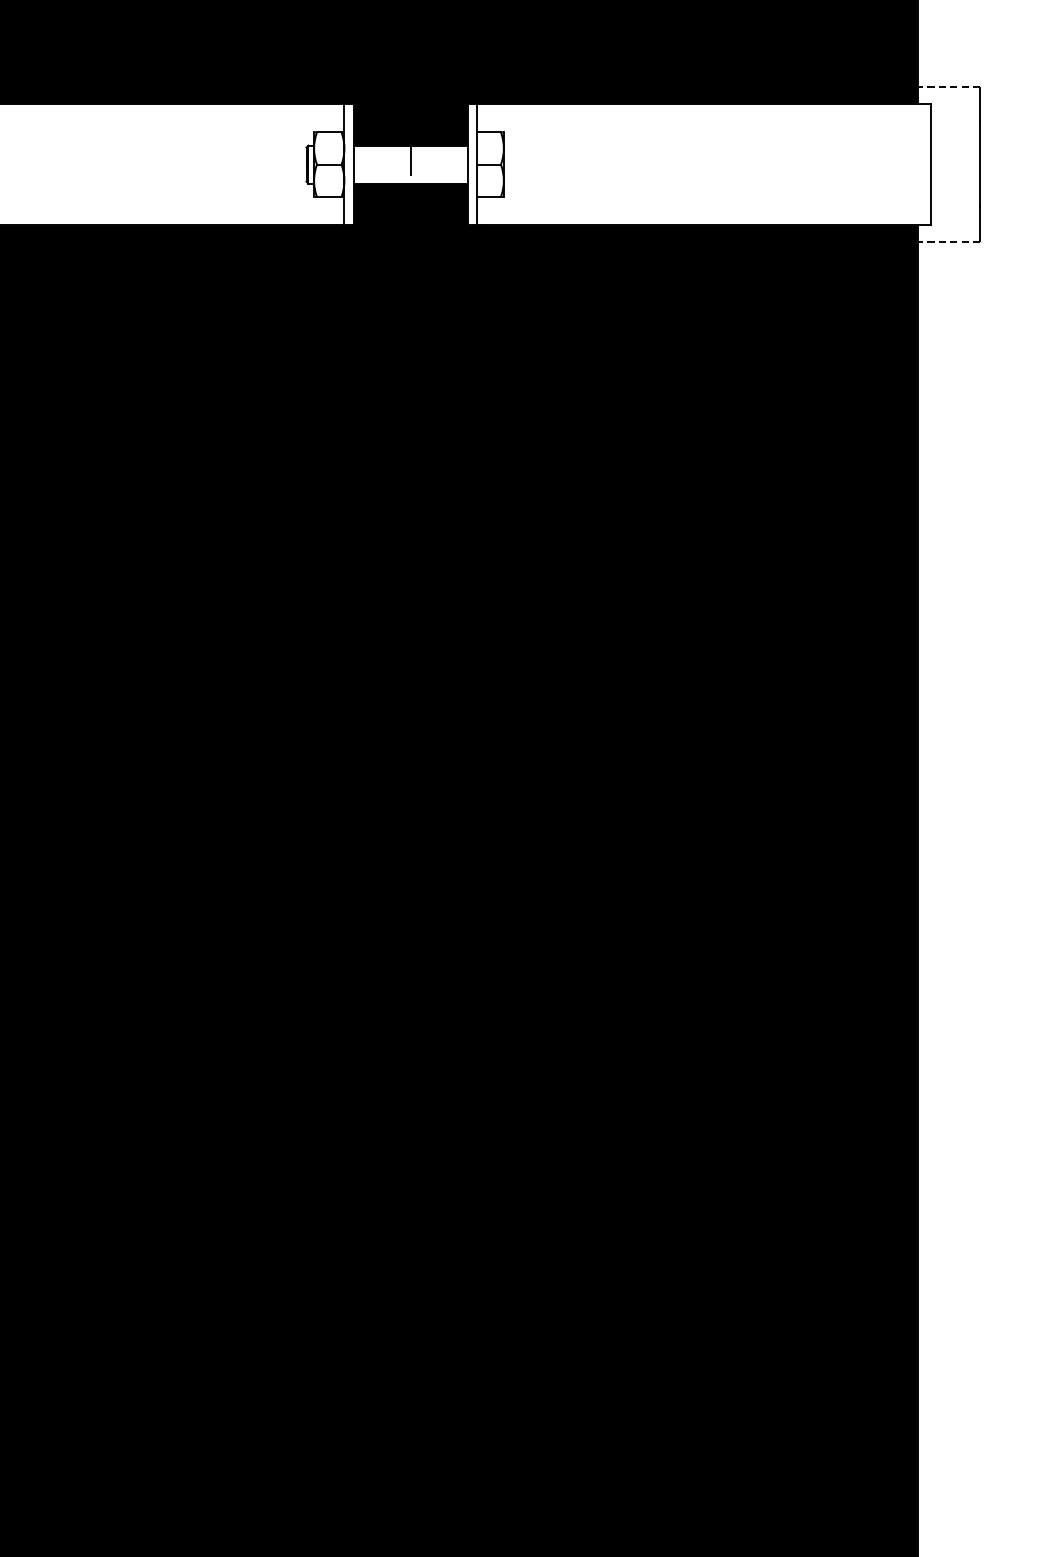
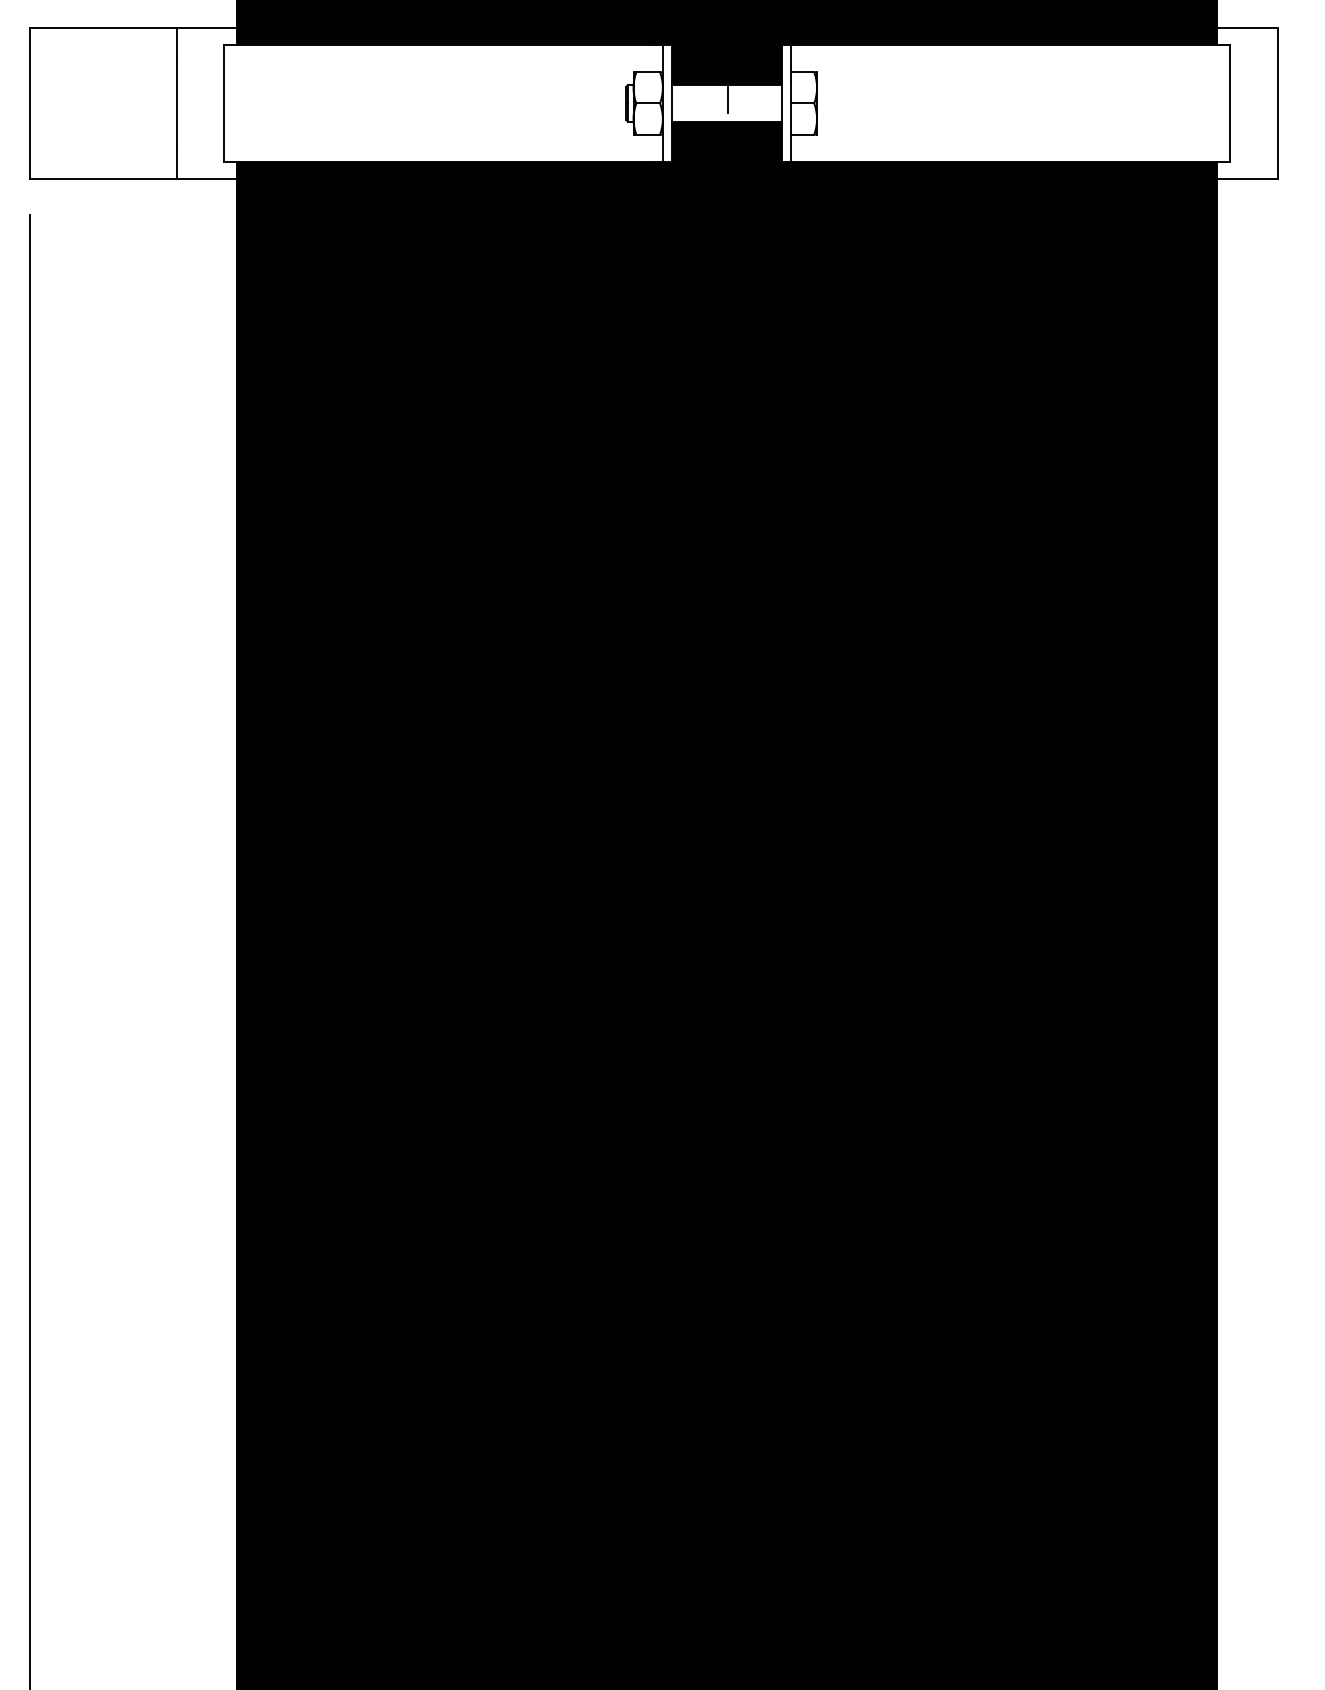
line: (947, 87) -> (1246, 28), dashed -> solid
line: (947, 242) -> (1246, 178), dashed -> solid

